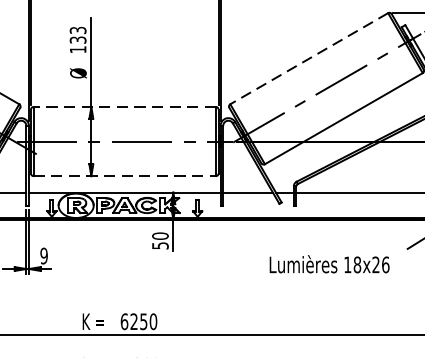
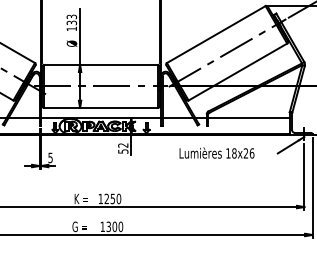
line: (309, 58) -> (216, 34), dashed -> solid
line: (125, 106) -> (101, 64), dashed -> solid
line: (125, 176) -> (101, 108), dashed -> solid
text: (160, 236) -> (123, 145), 50 -> 52
text: (43, 255) -> (50, 157), 9 -> 5
text: (328, 263) -> (216, 152), moved
text: (123, 320) -> (100, 198), 6250 -> 1250

